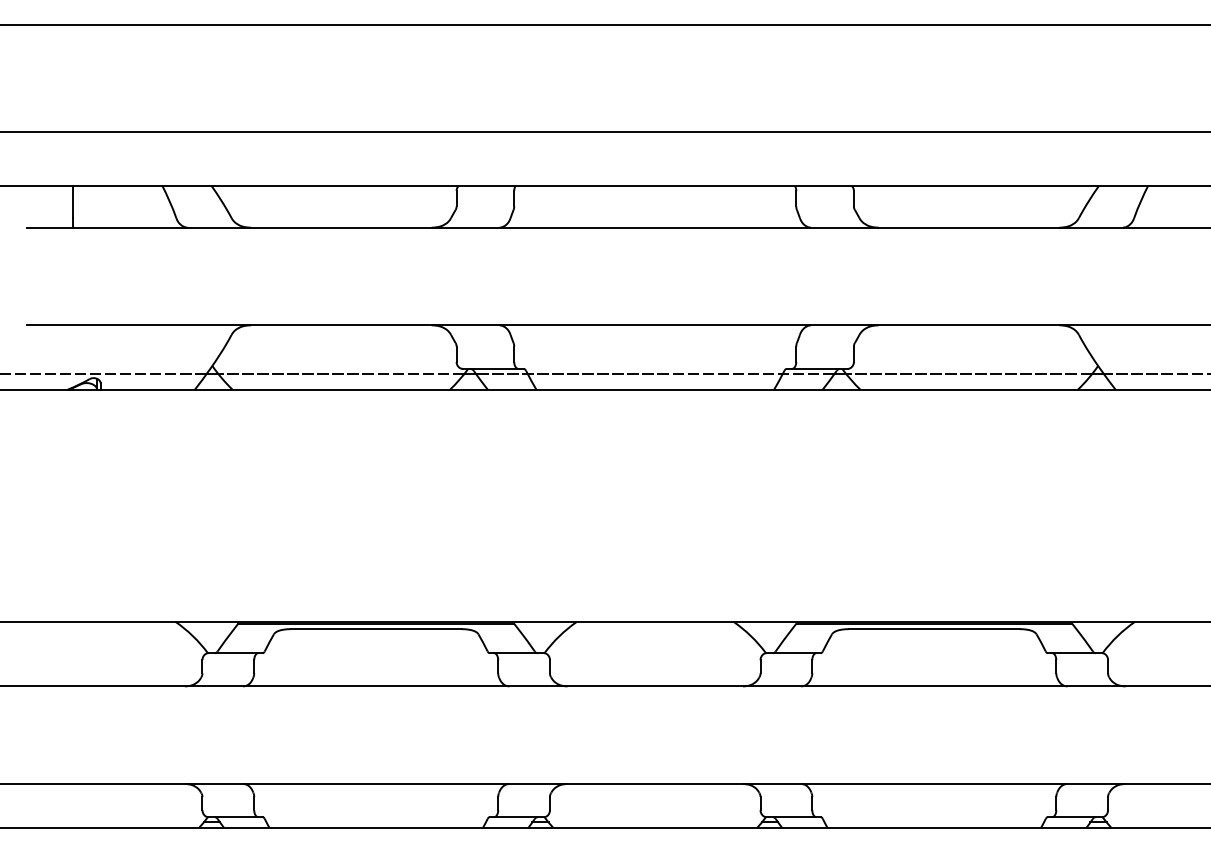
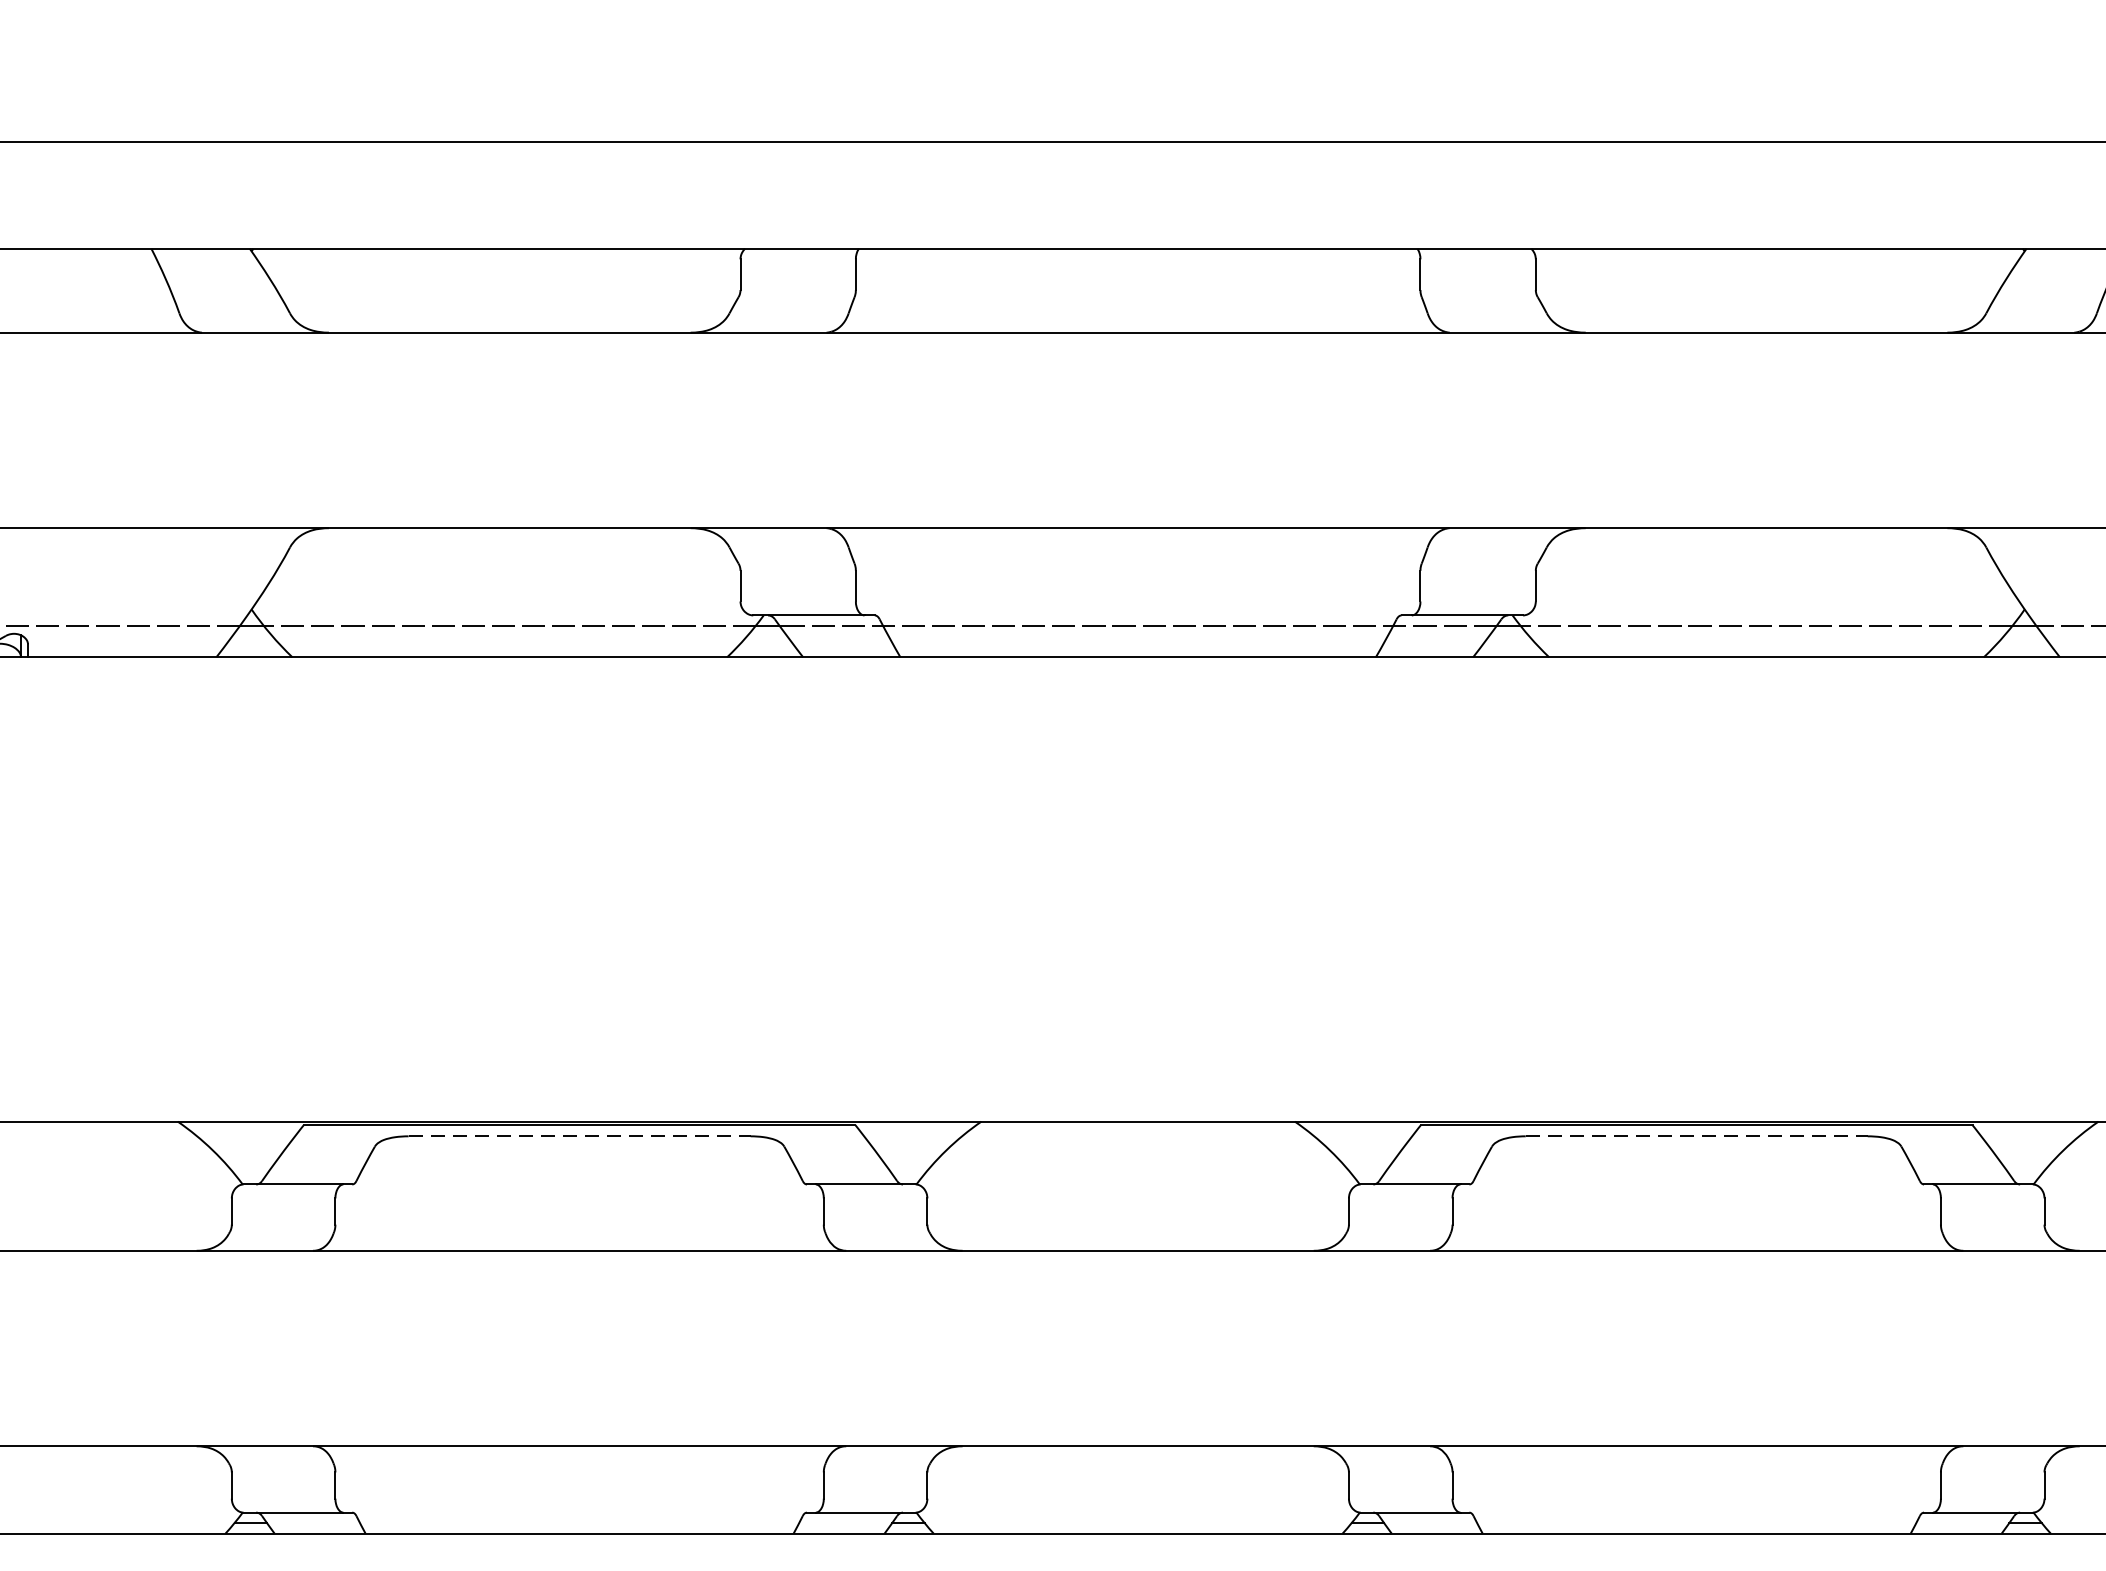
line: (376, 629) -> (580, 1136), solid -> dashed
line: (934, 629) -> (1697, 1136), solid -> dashed

